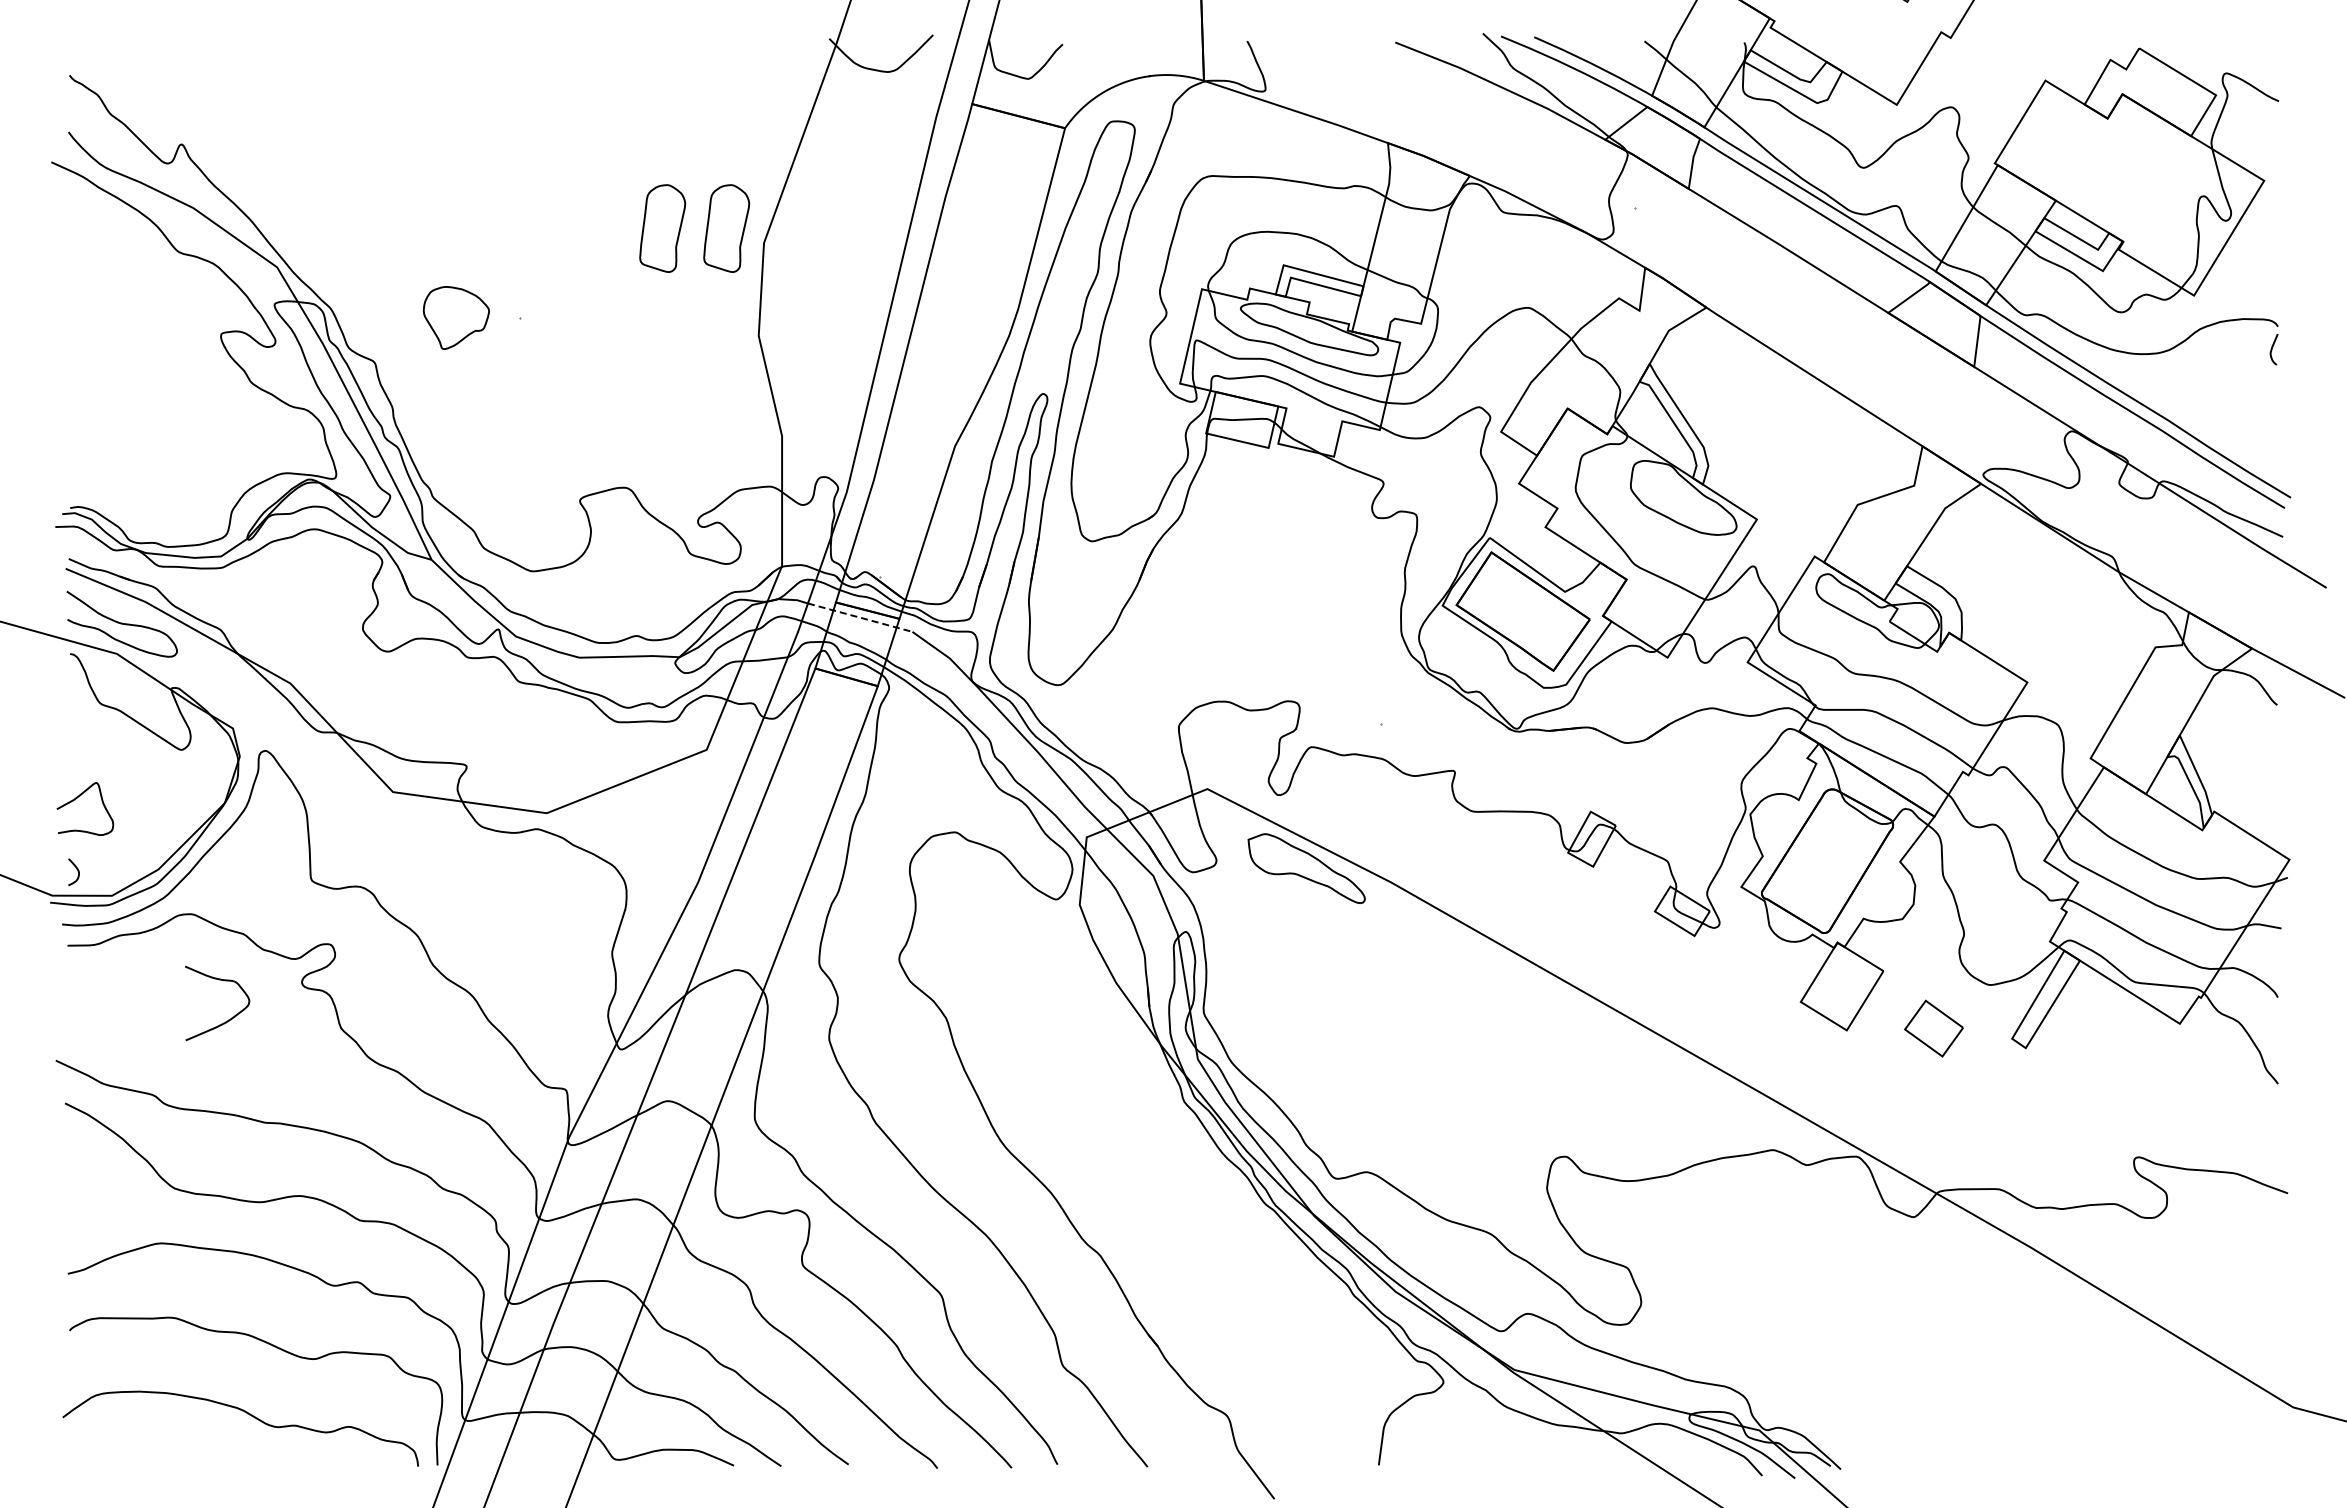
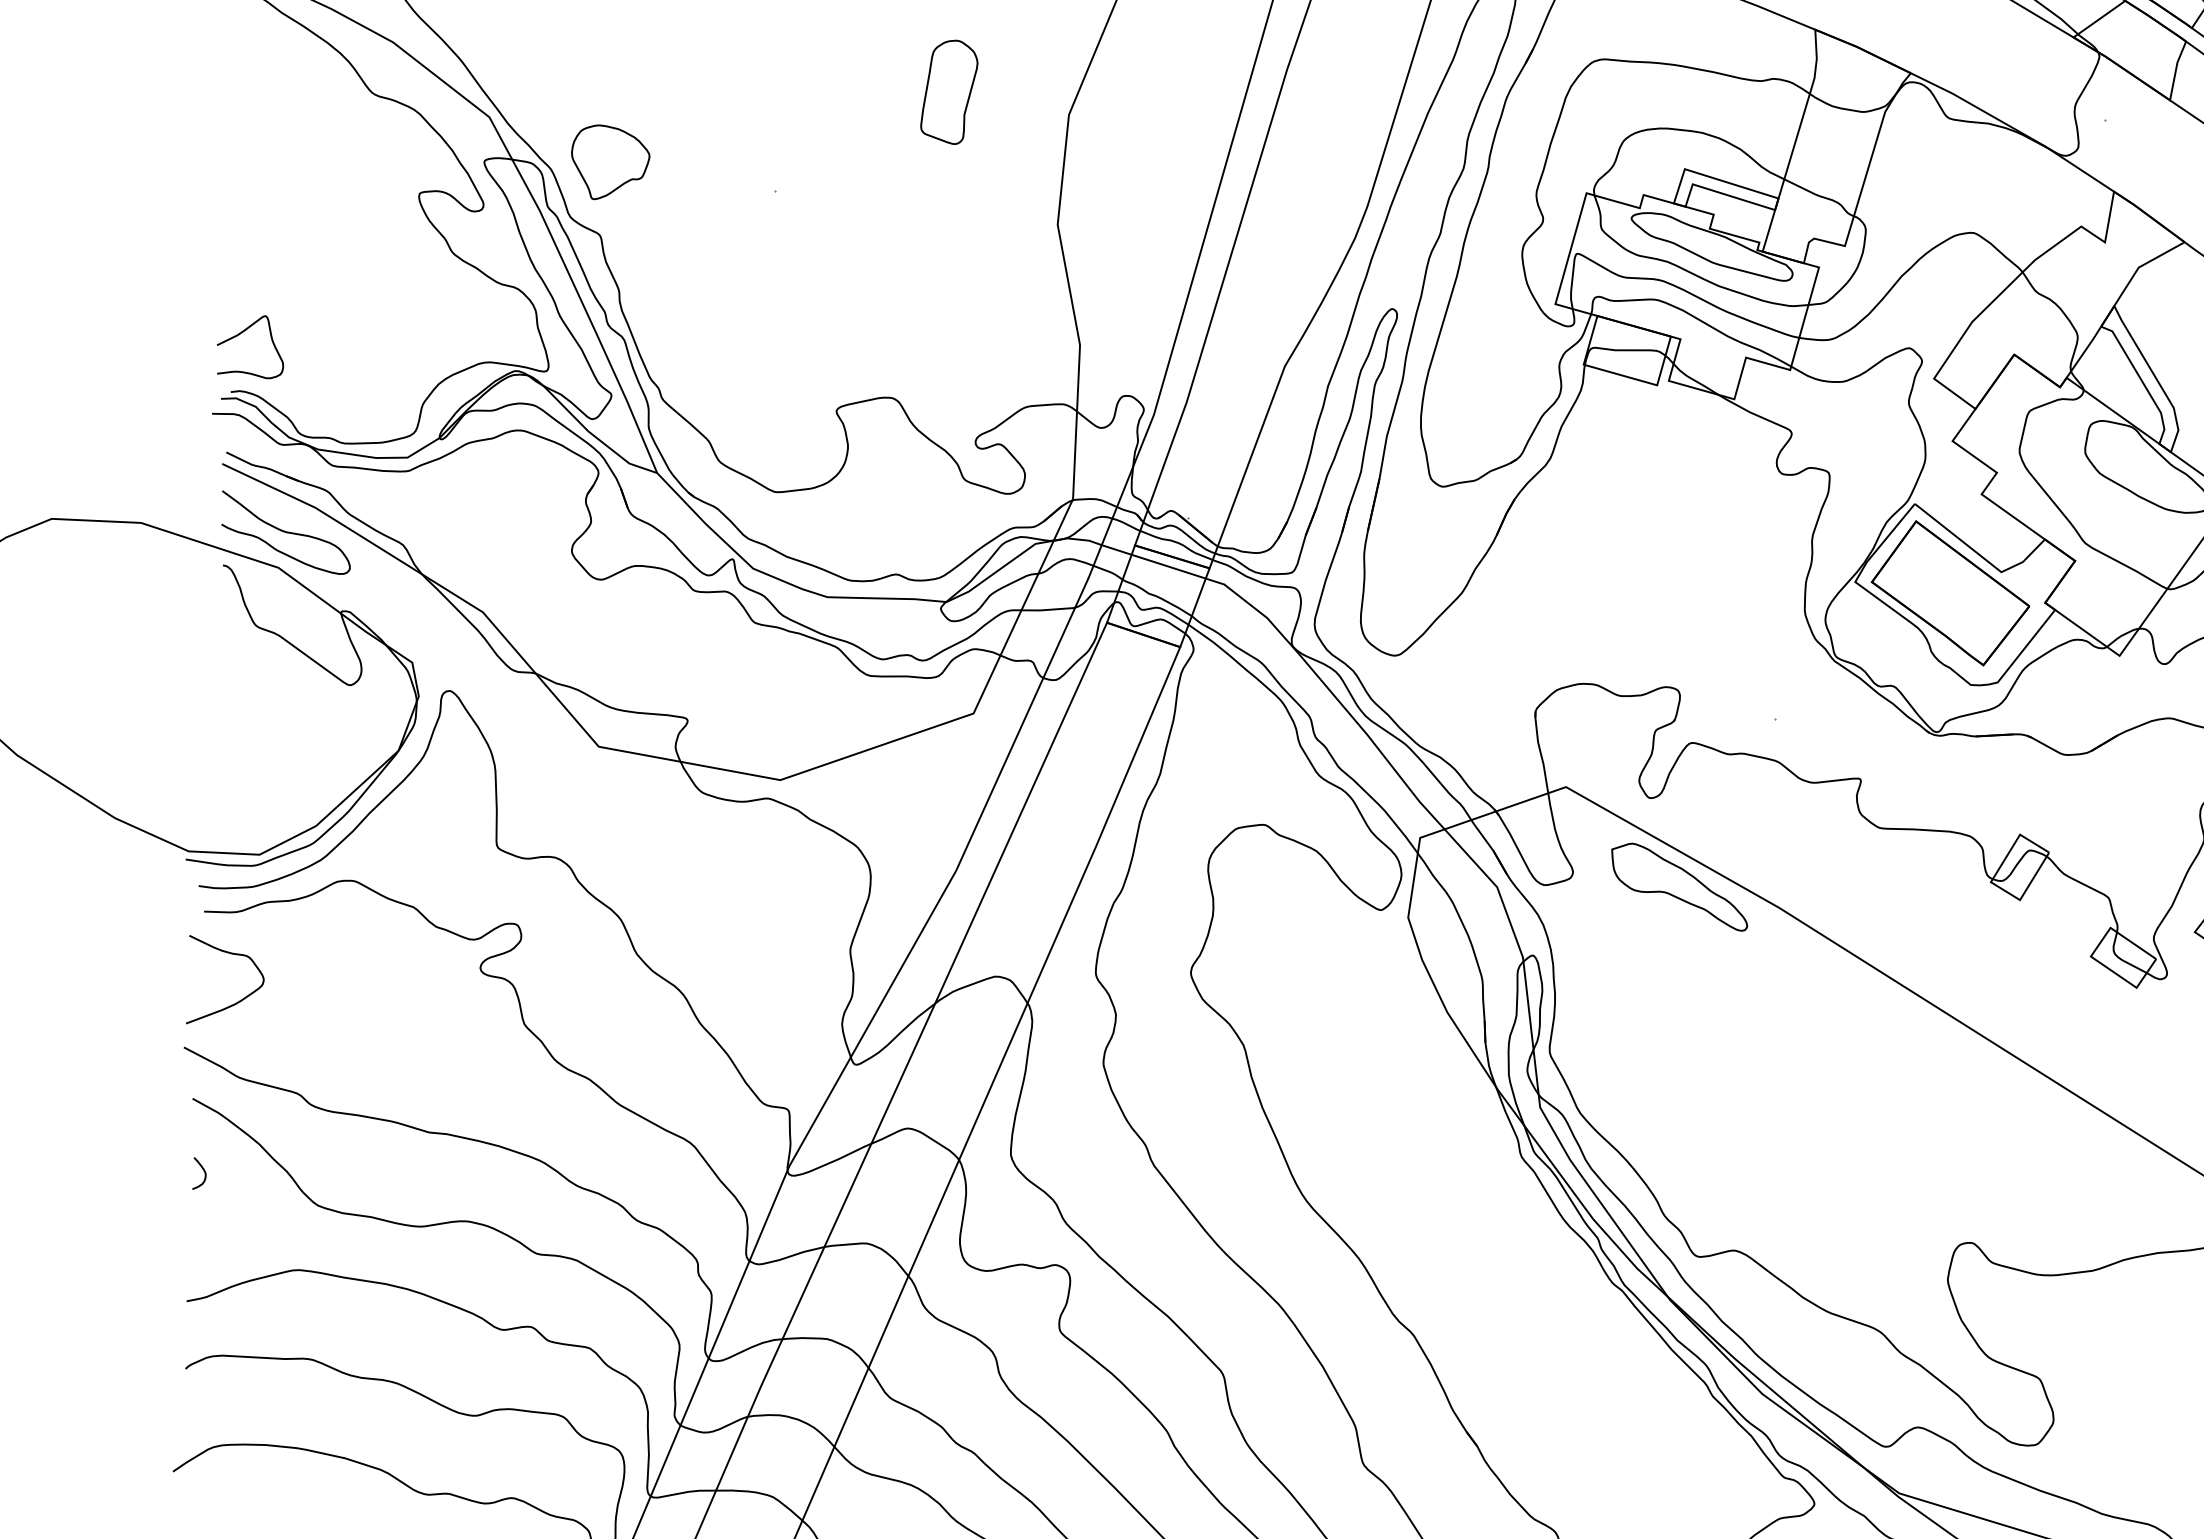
part: (726, 228) -> (1025, 95), removed
part: (455, 317) -> (609, 162), moved
line: (860, 617) -> (1163, 564), dashed -> solid
curve: (76, 799) -> (240, 334), moved
curve: (76, 869) -> (202, 1170), moved
curve: (228, 1019) -> (238, 1000), moved

